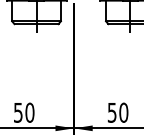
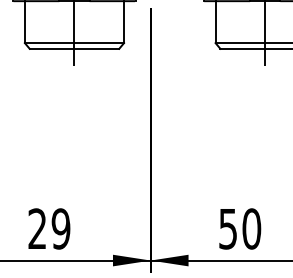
text: (24, 112) -> (50, 228), 50 -> 29

